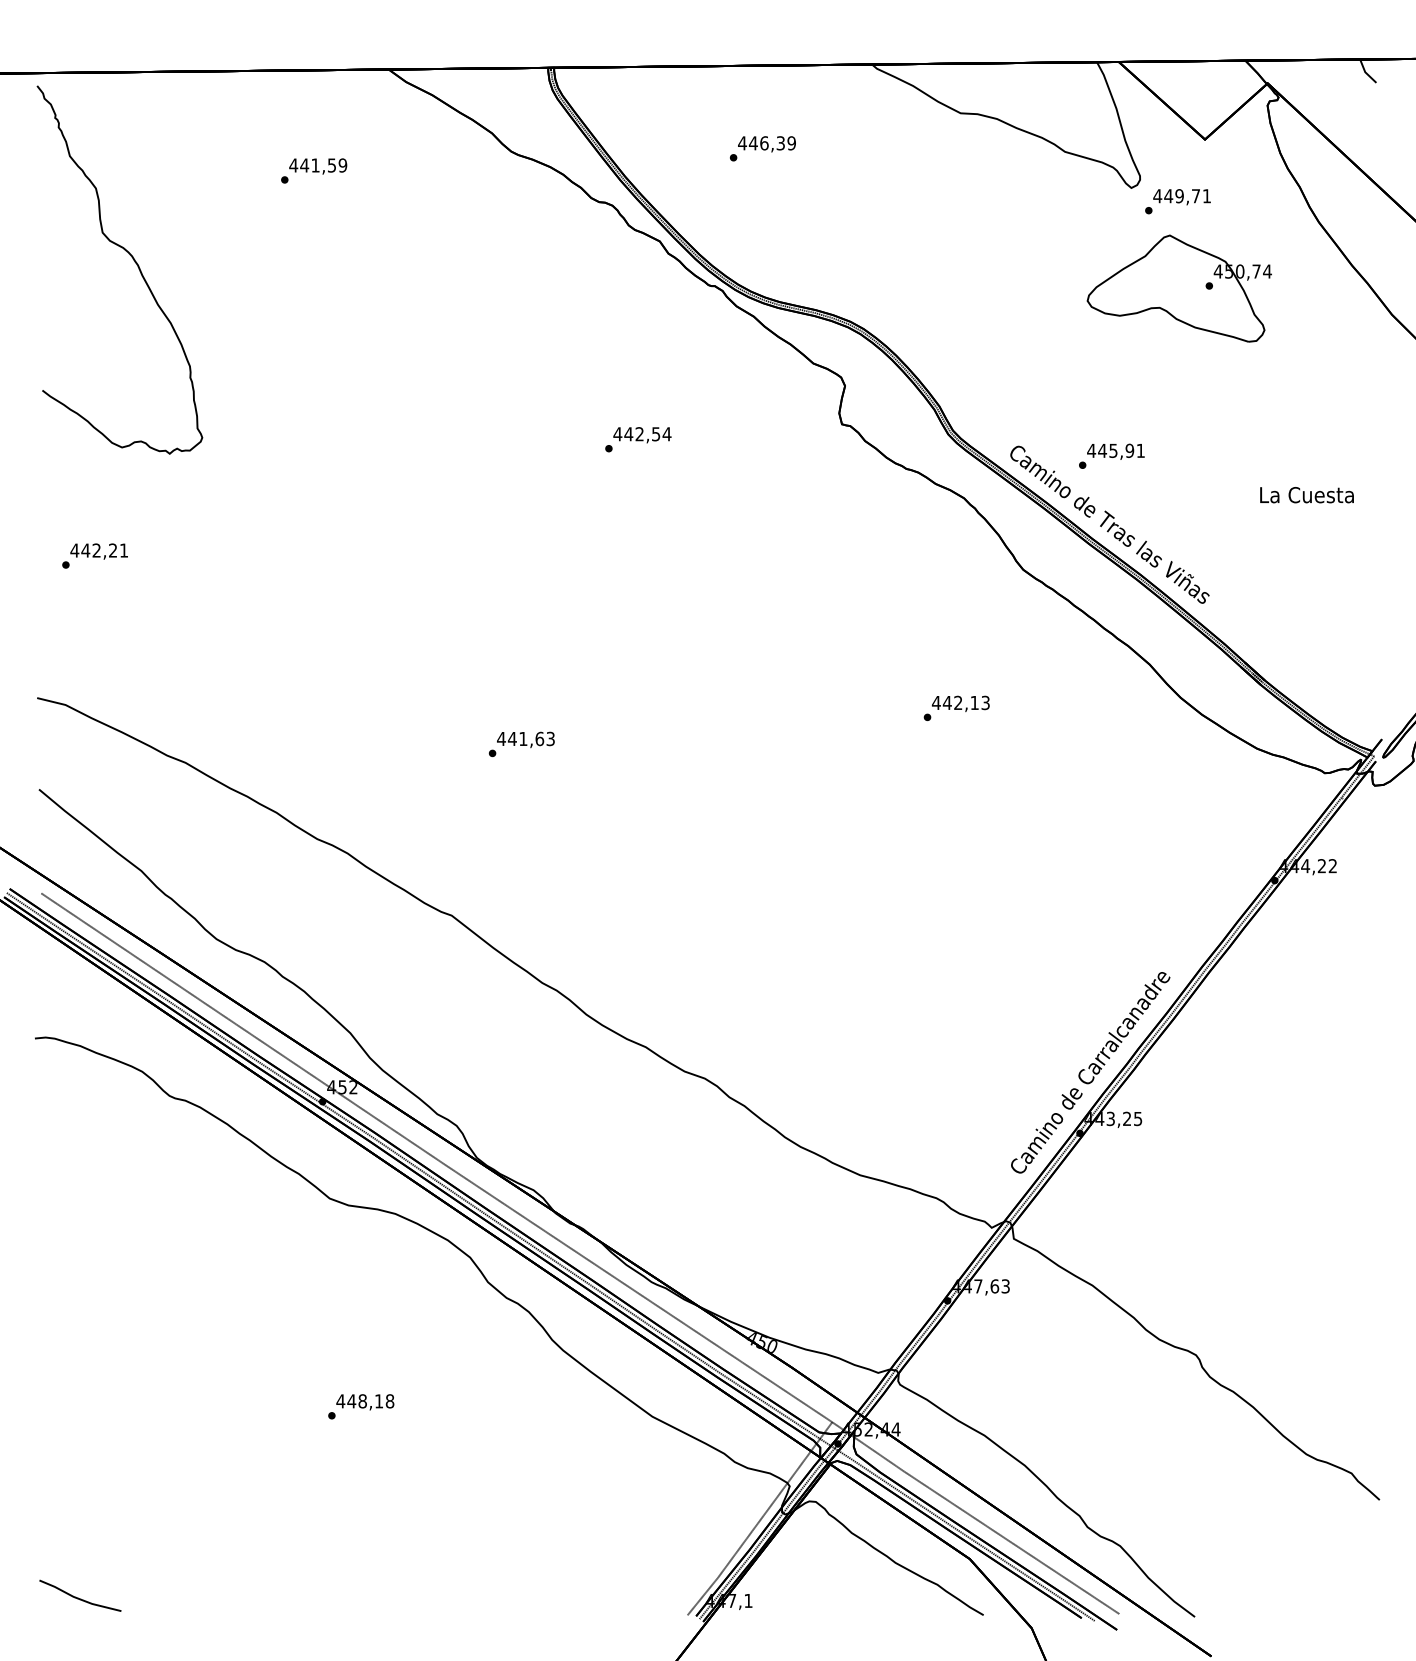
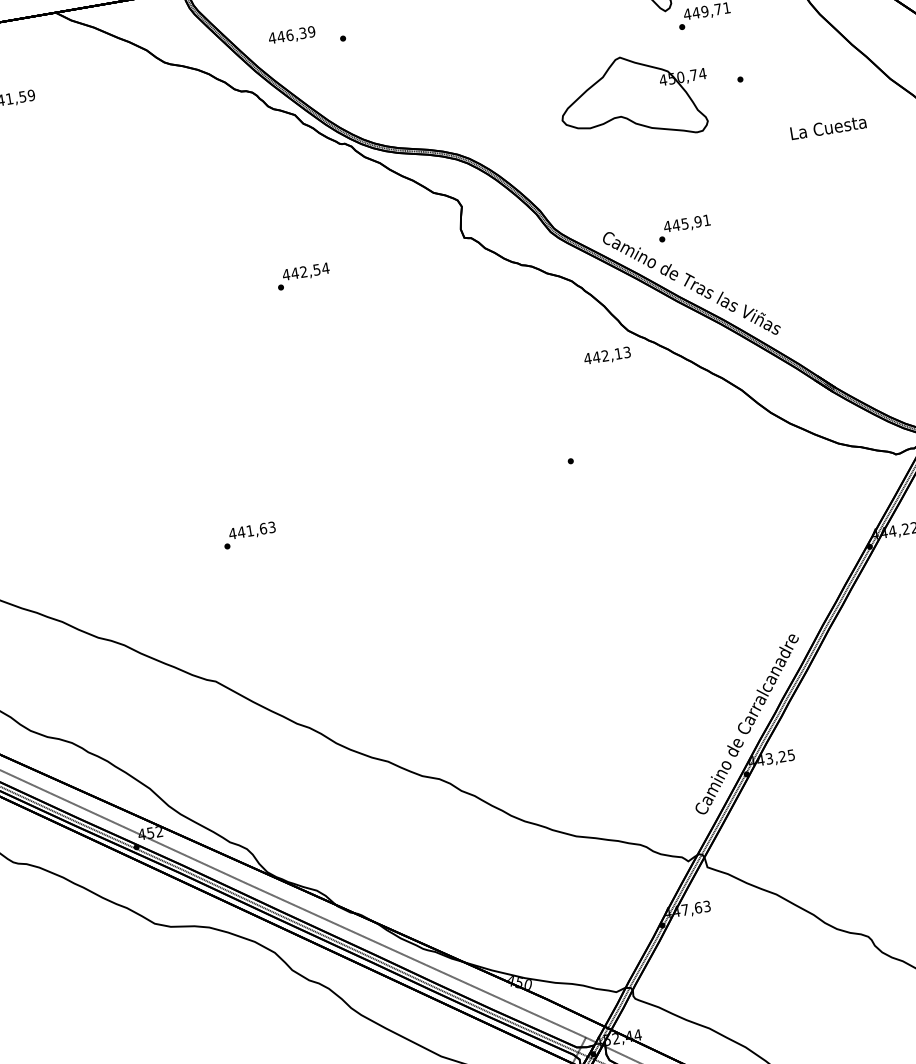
text: (766, 144) -> (291, 36), moved
part: (1178, 288) -> (633, 98), moved
text: (1306, 495) -> (828, 128), moved
text: (960, 703) -> (607, 356), moved

